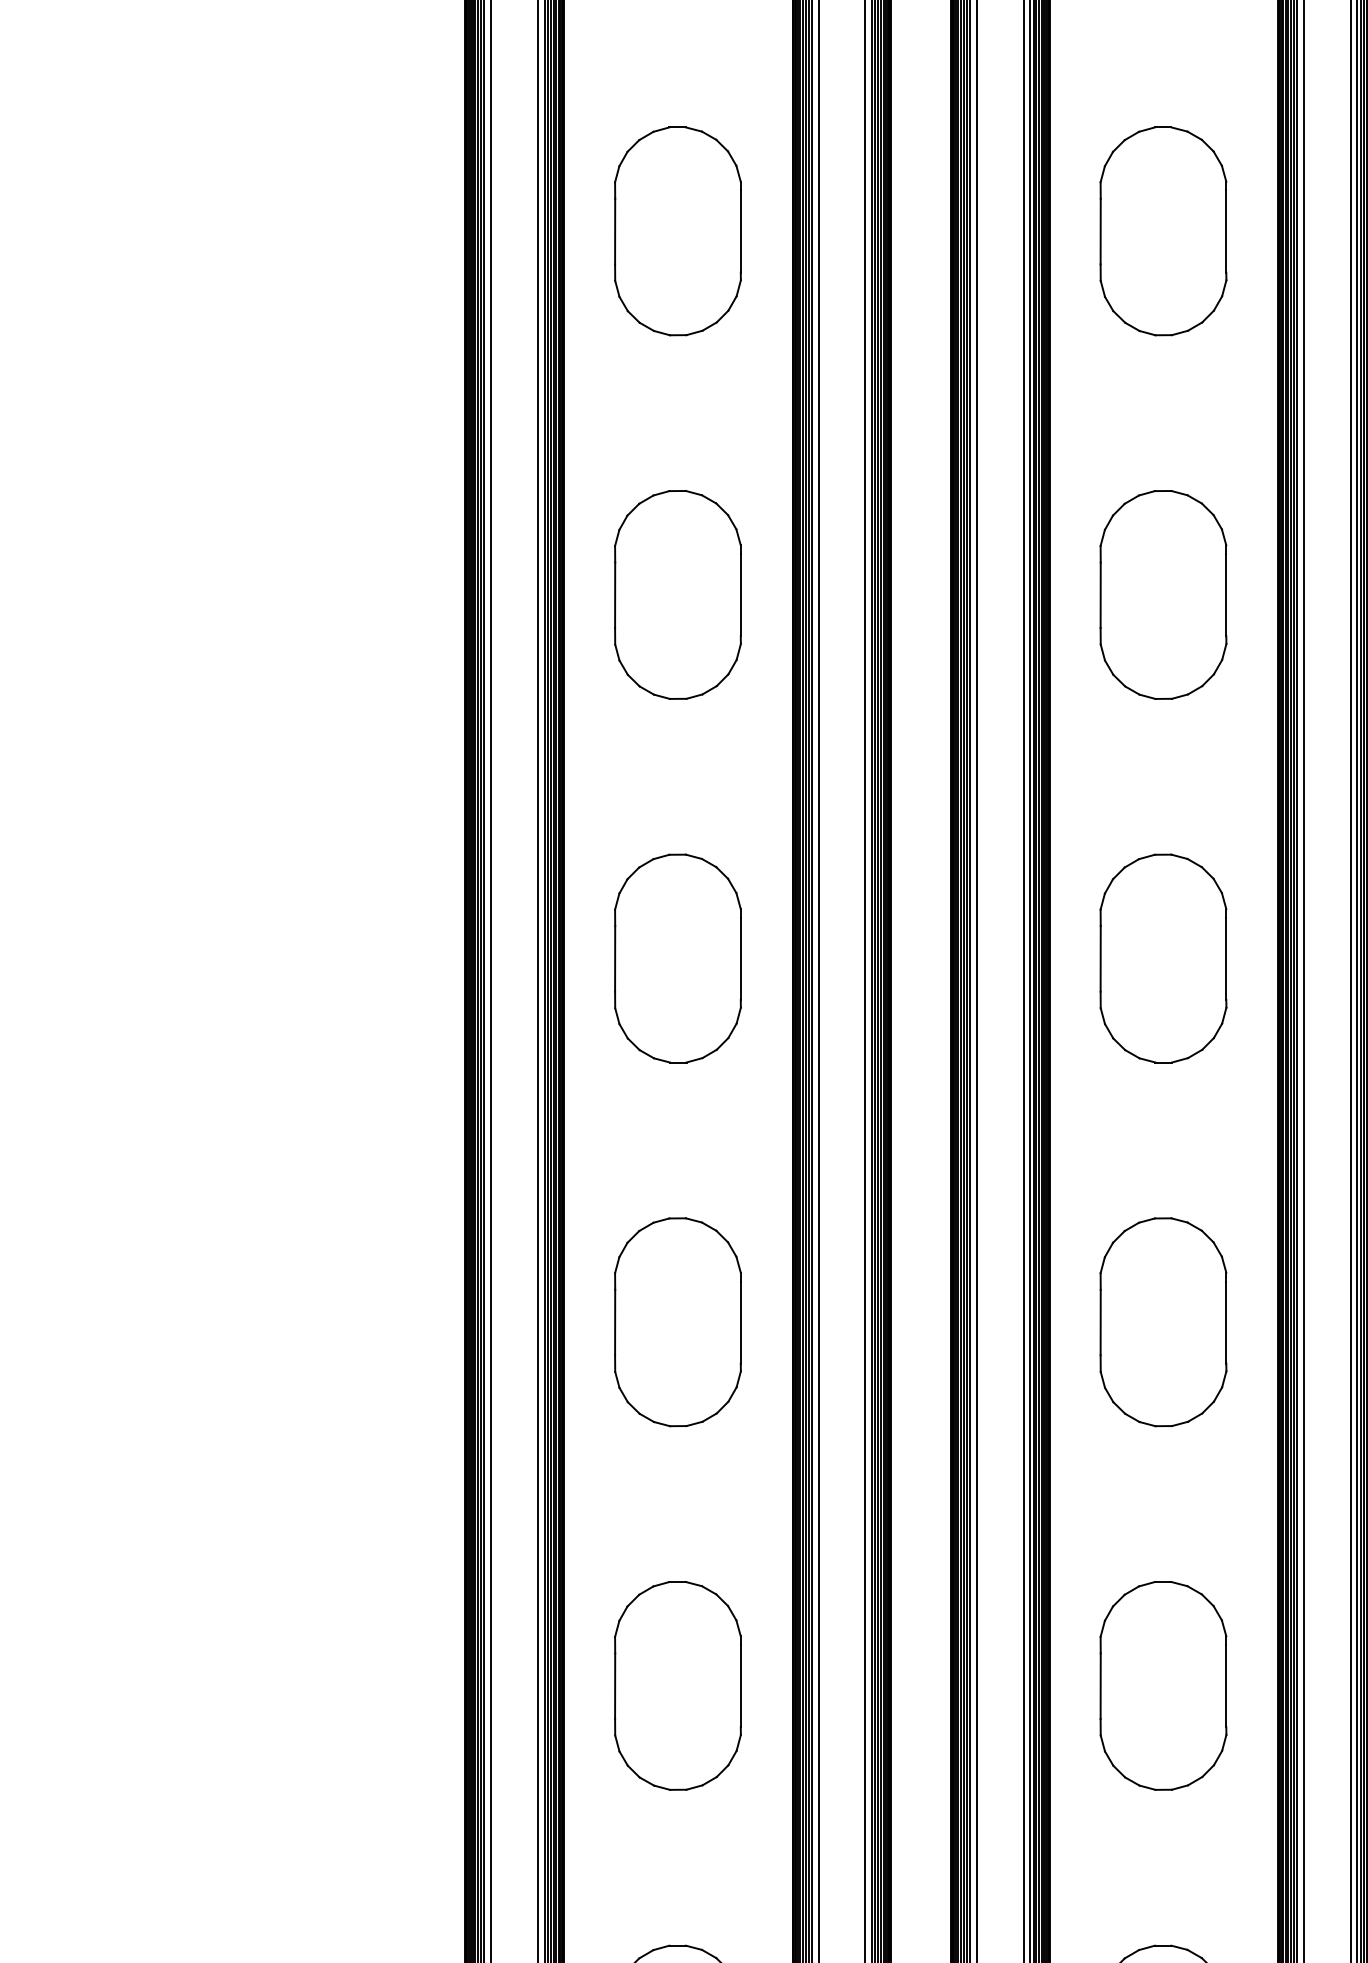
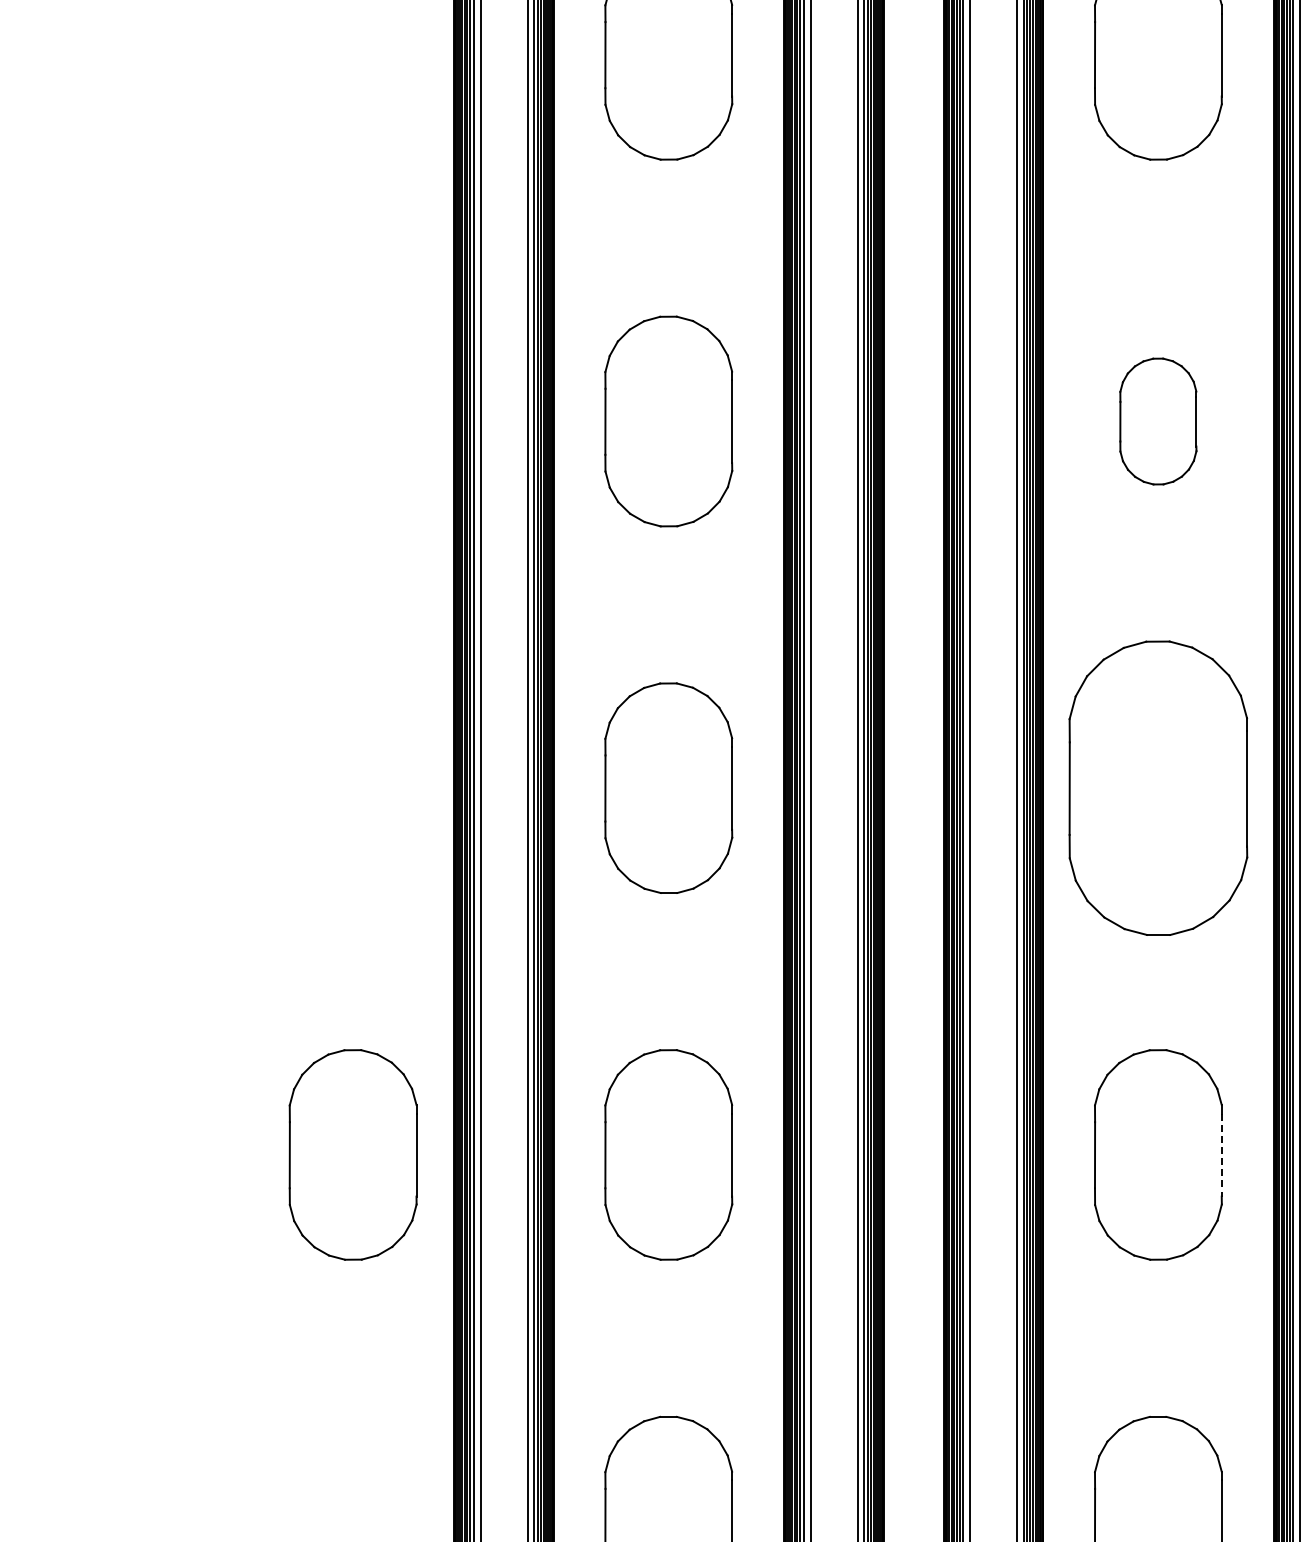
part: (1163, 594) -> (1158, 421), size x0.6
part: (1163, 958) -> (1158, 788), size x1.4
part: (364, 1322) -> (352, 1155), added
line: (1226, 1323) -> (1221, 1156), solid -> dashed

